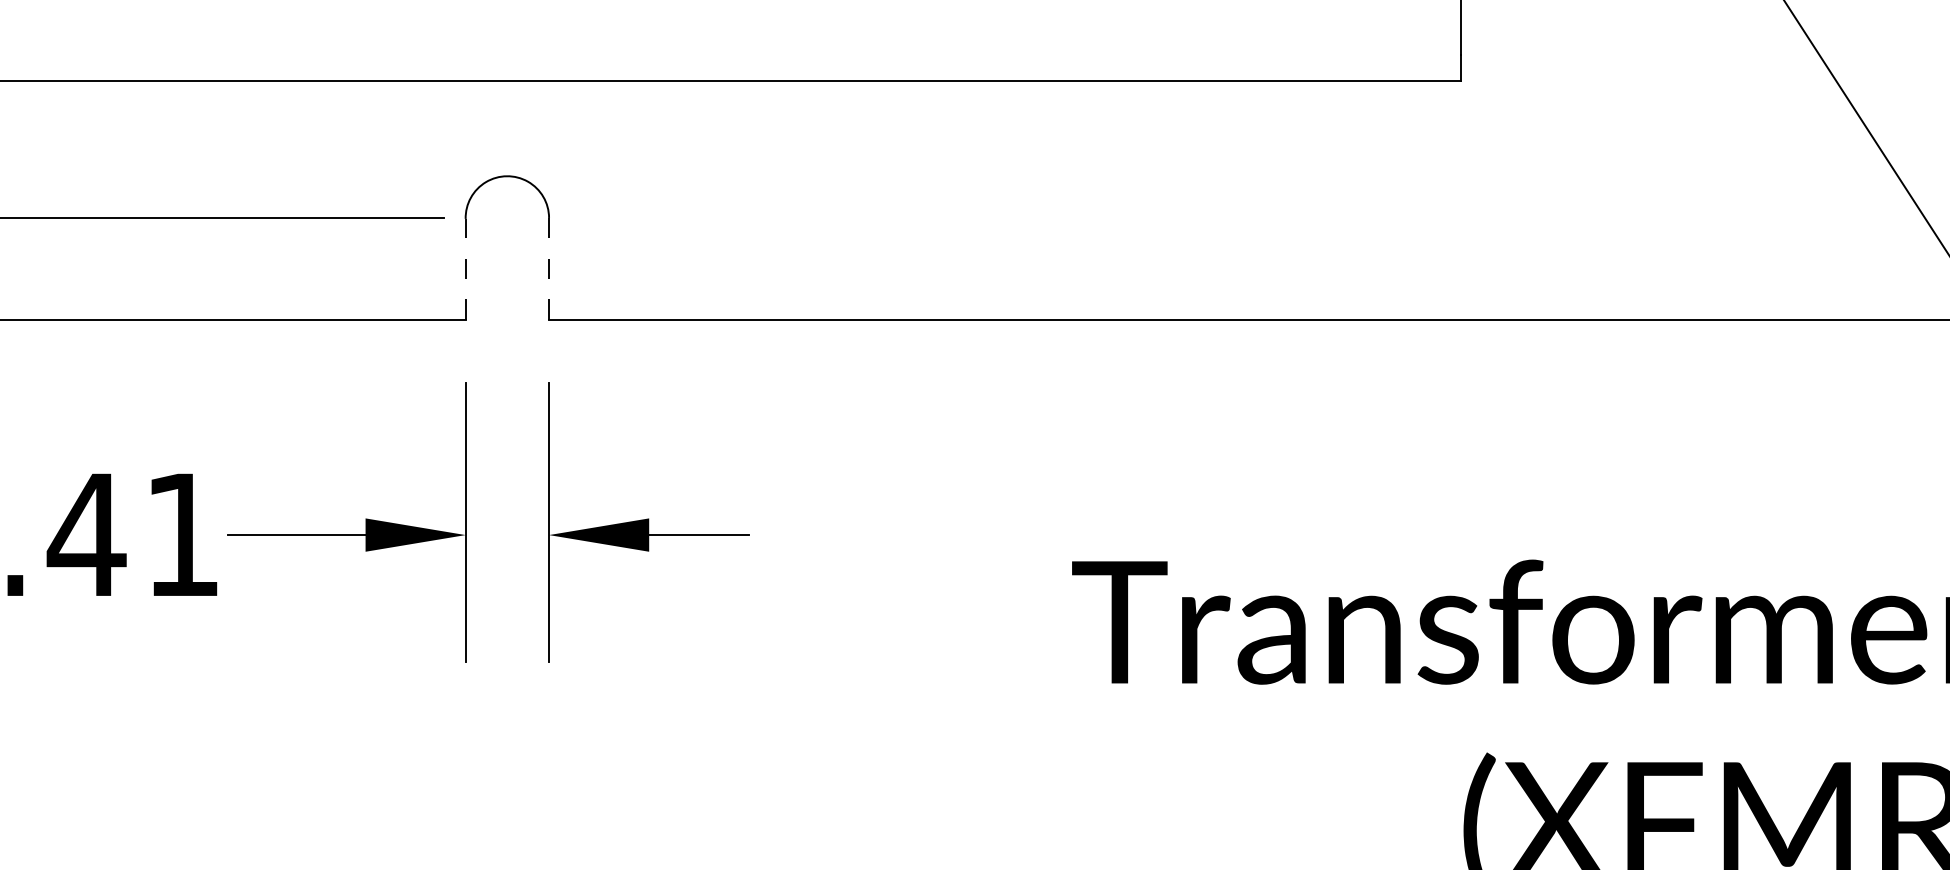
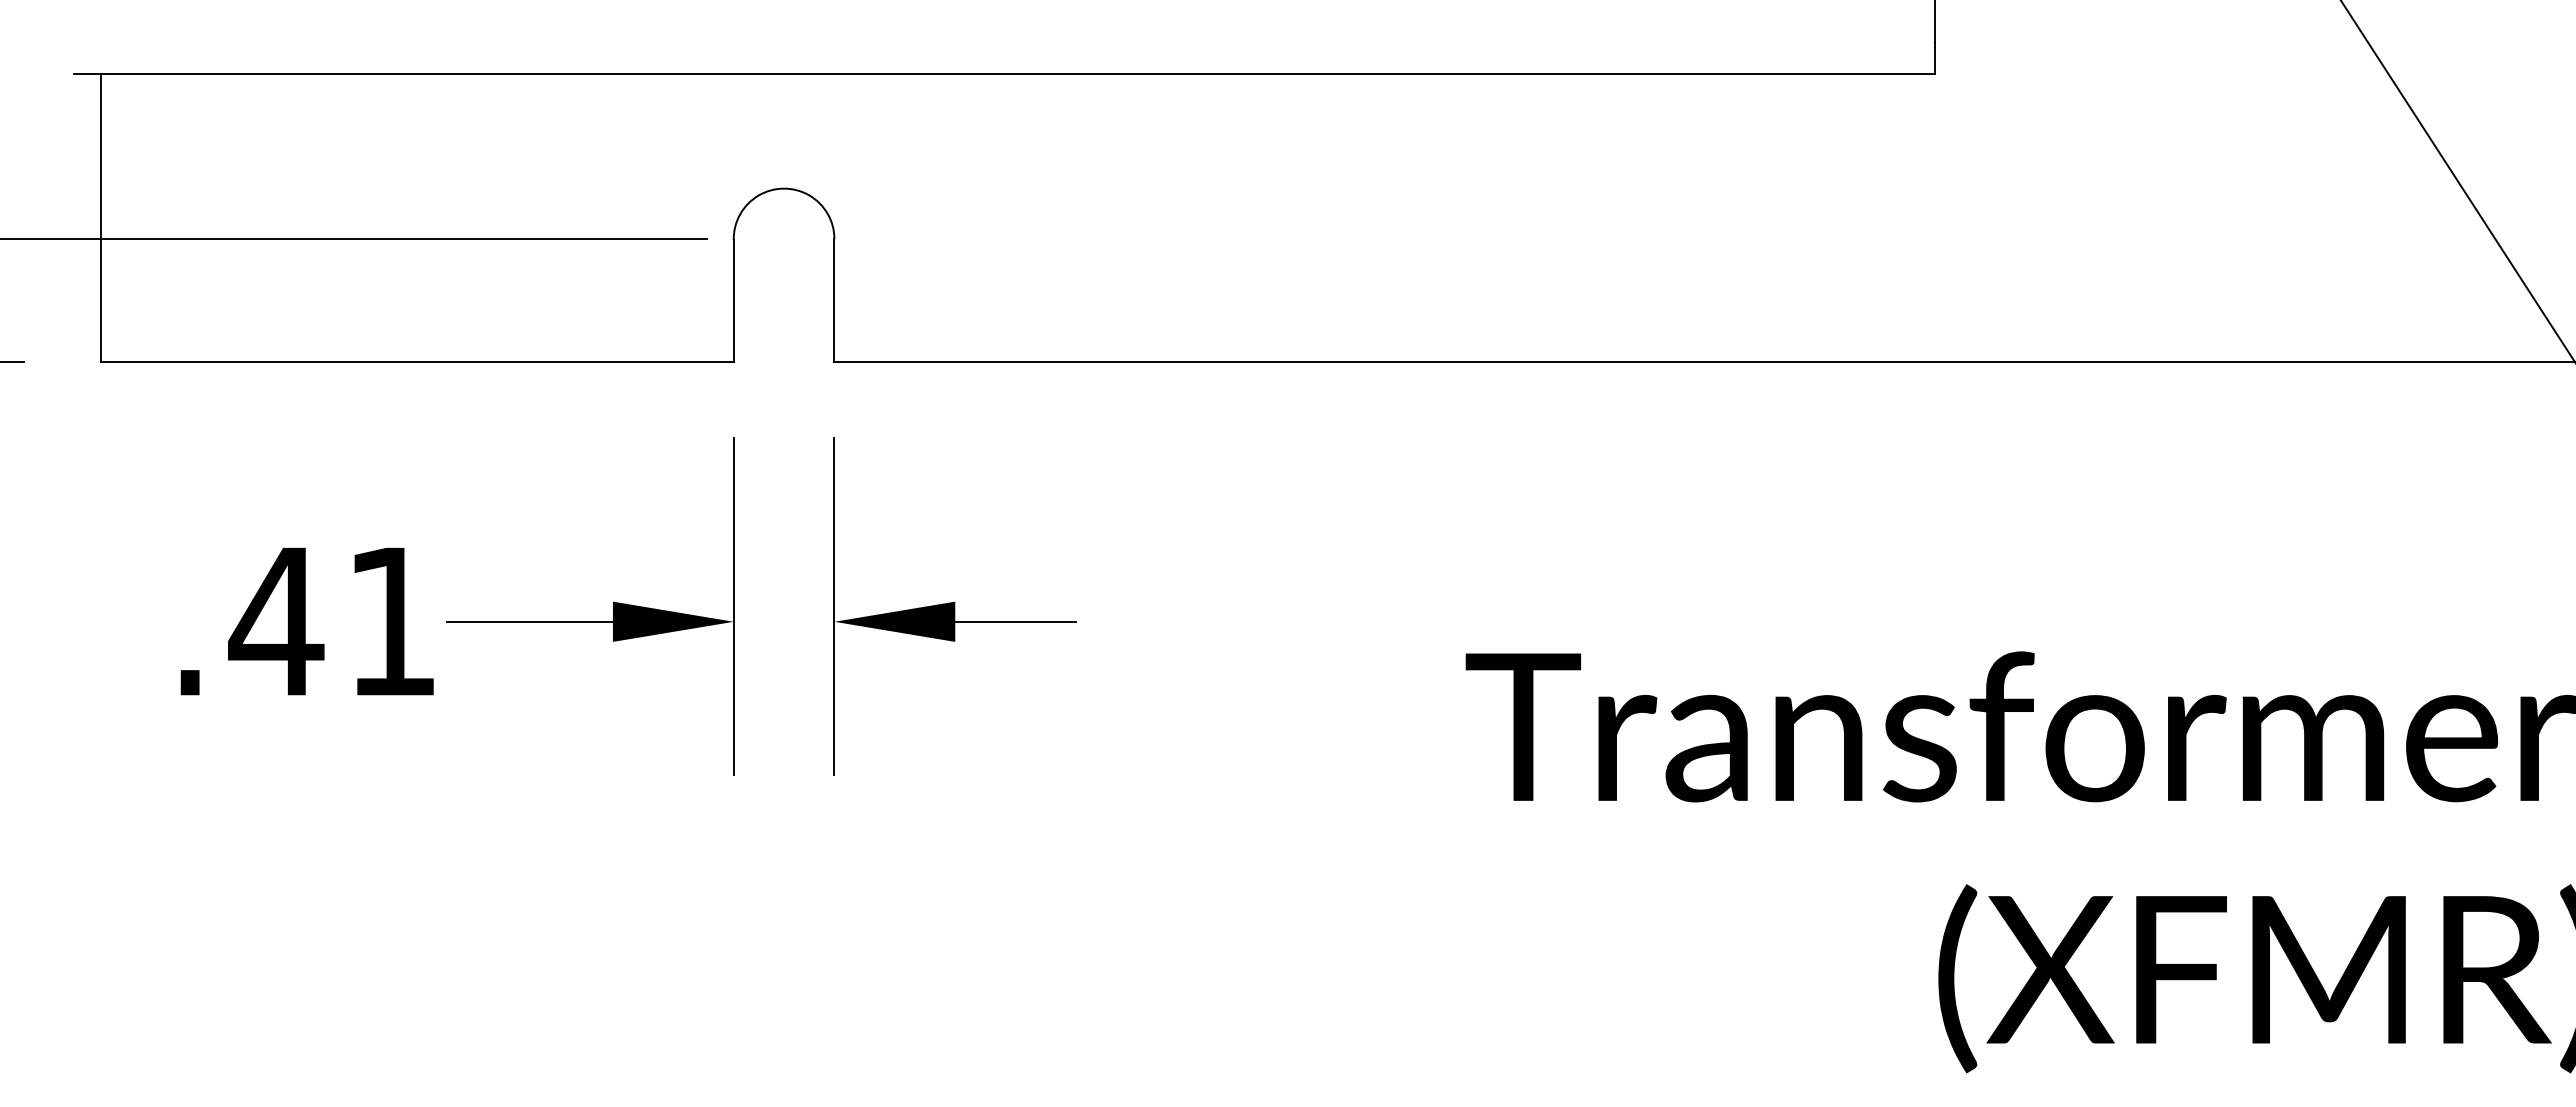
line: (465, 268) -> (733, 300), dashed -> solid
line: (549, 268) -> (834, 300), dashed -> solid

